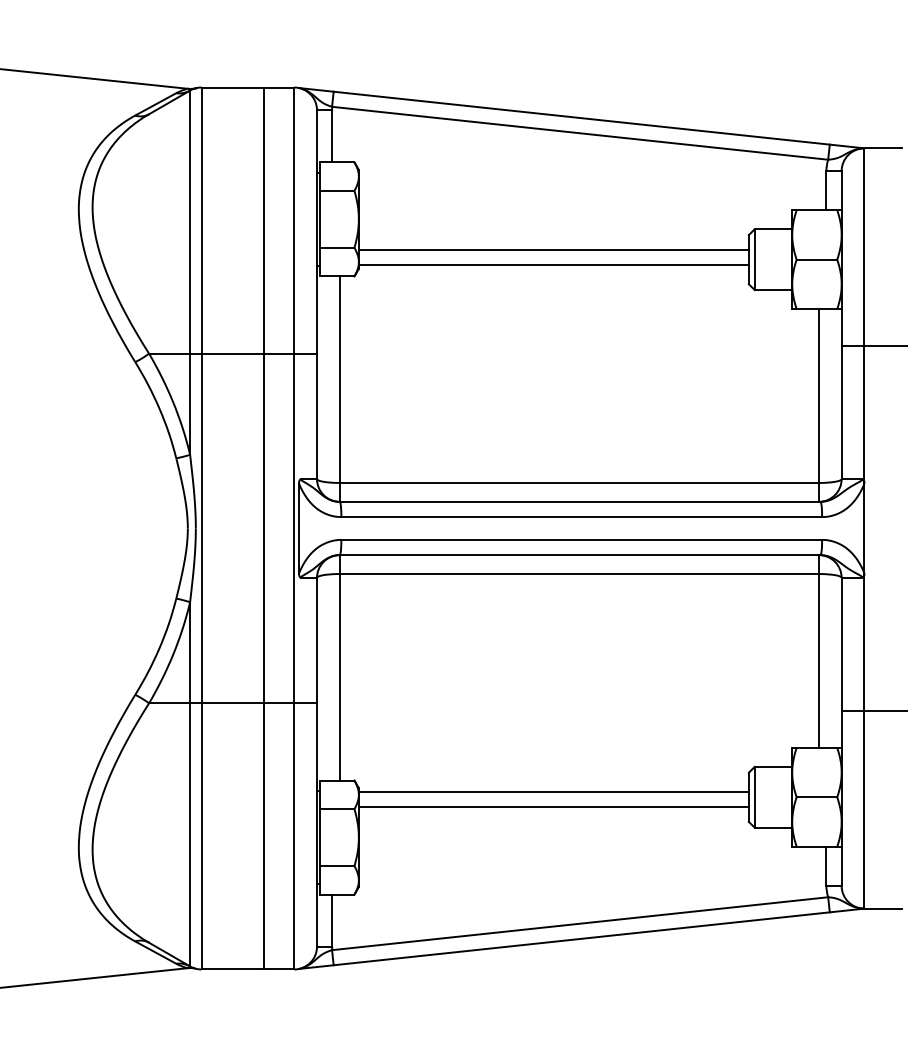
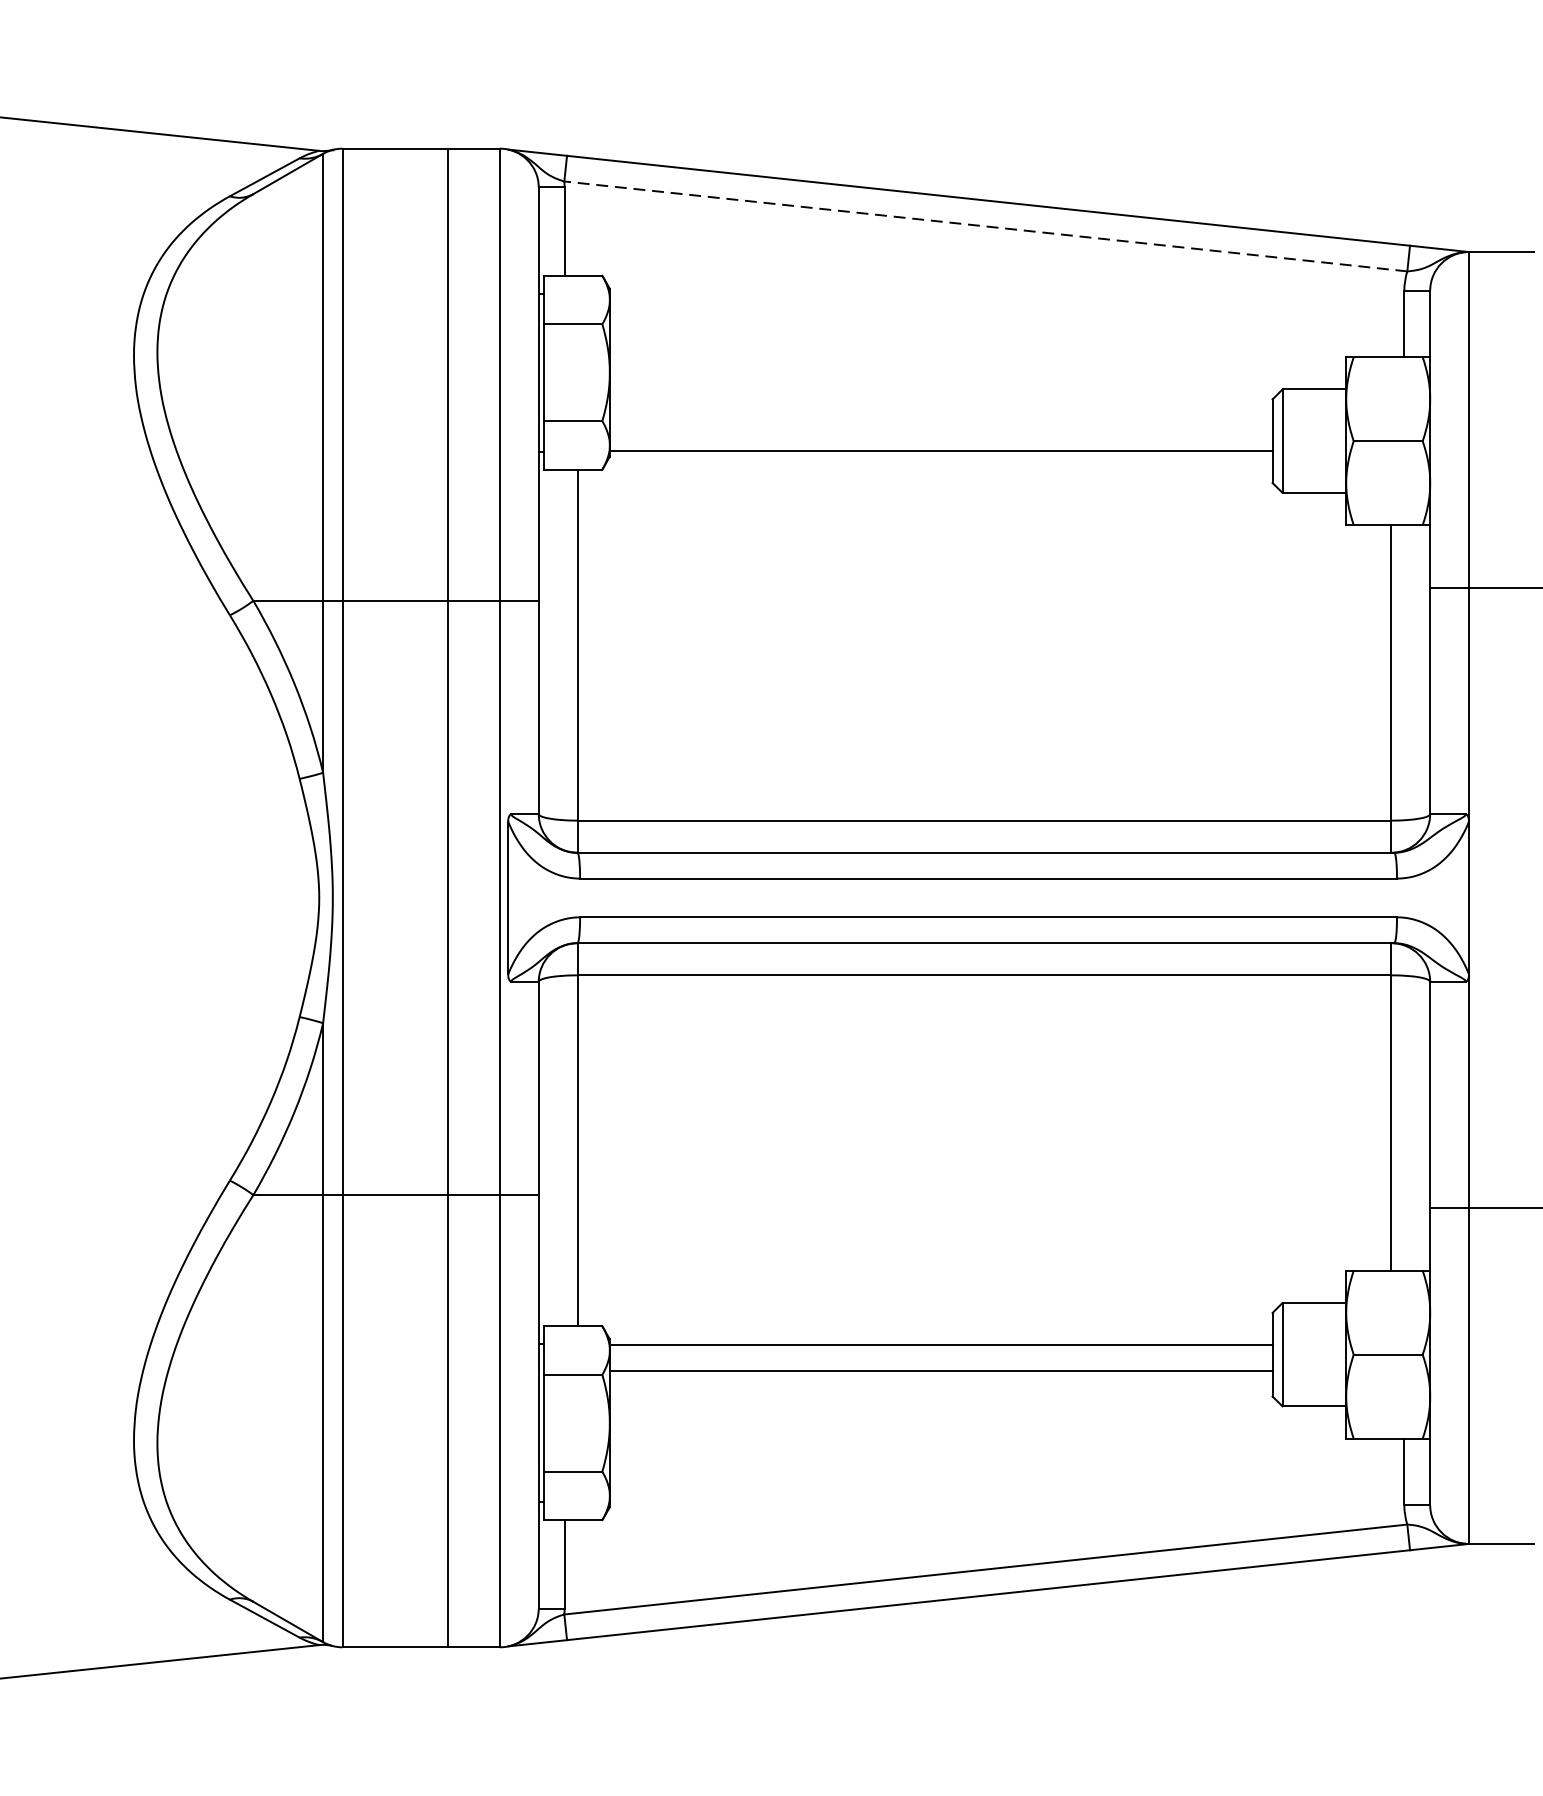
line: (579, 133) -> (984, 226), solid -> dashed
line: (553, 250) -> (940, 425), removed

